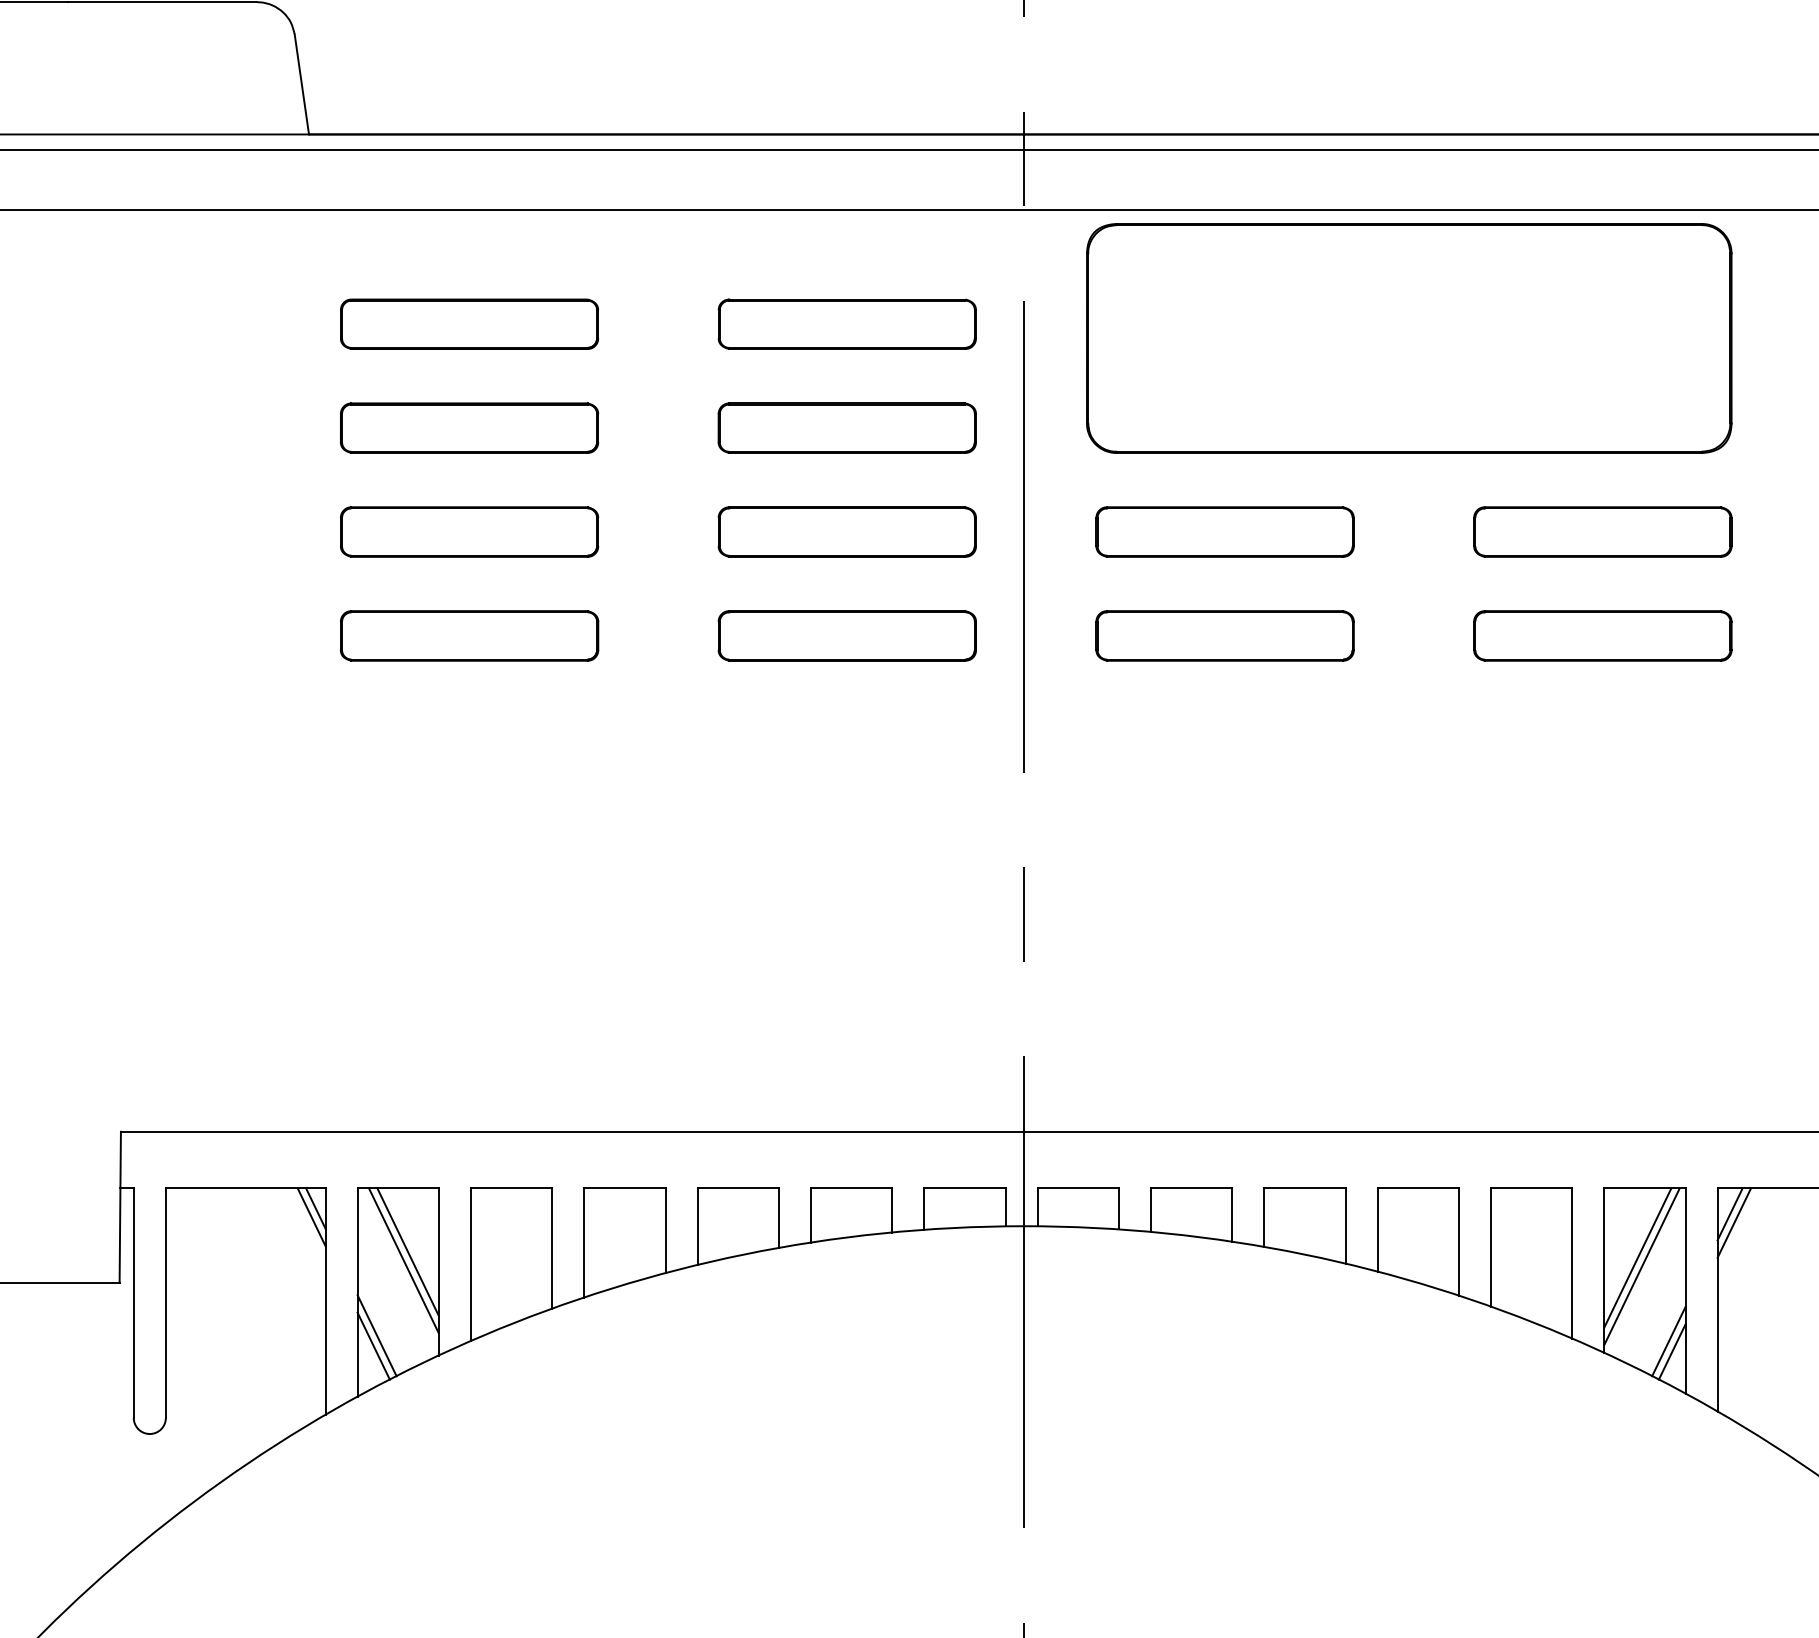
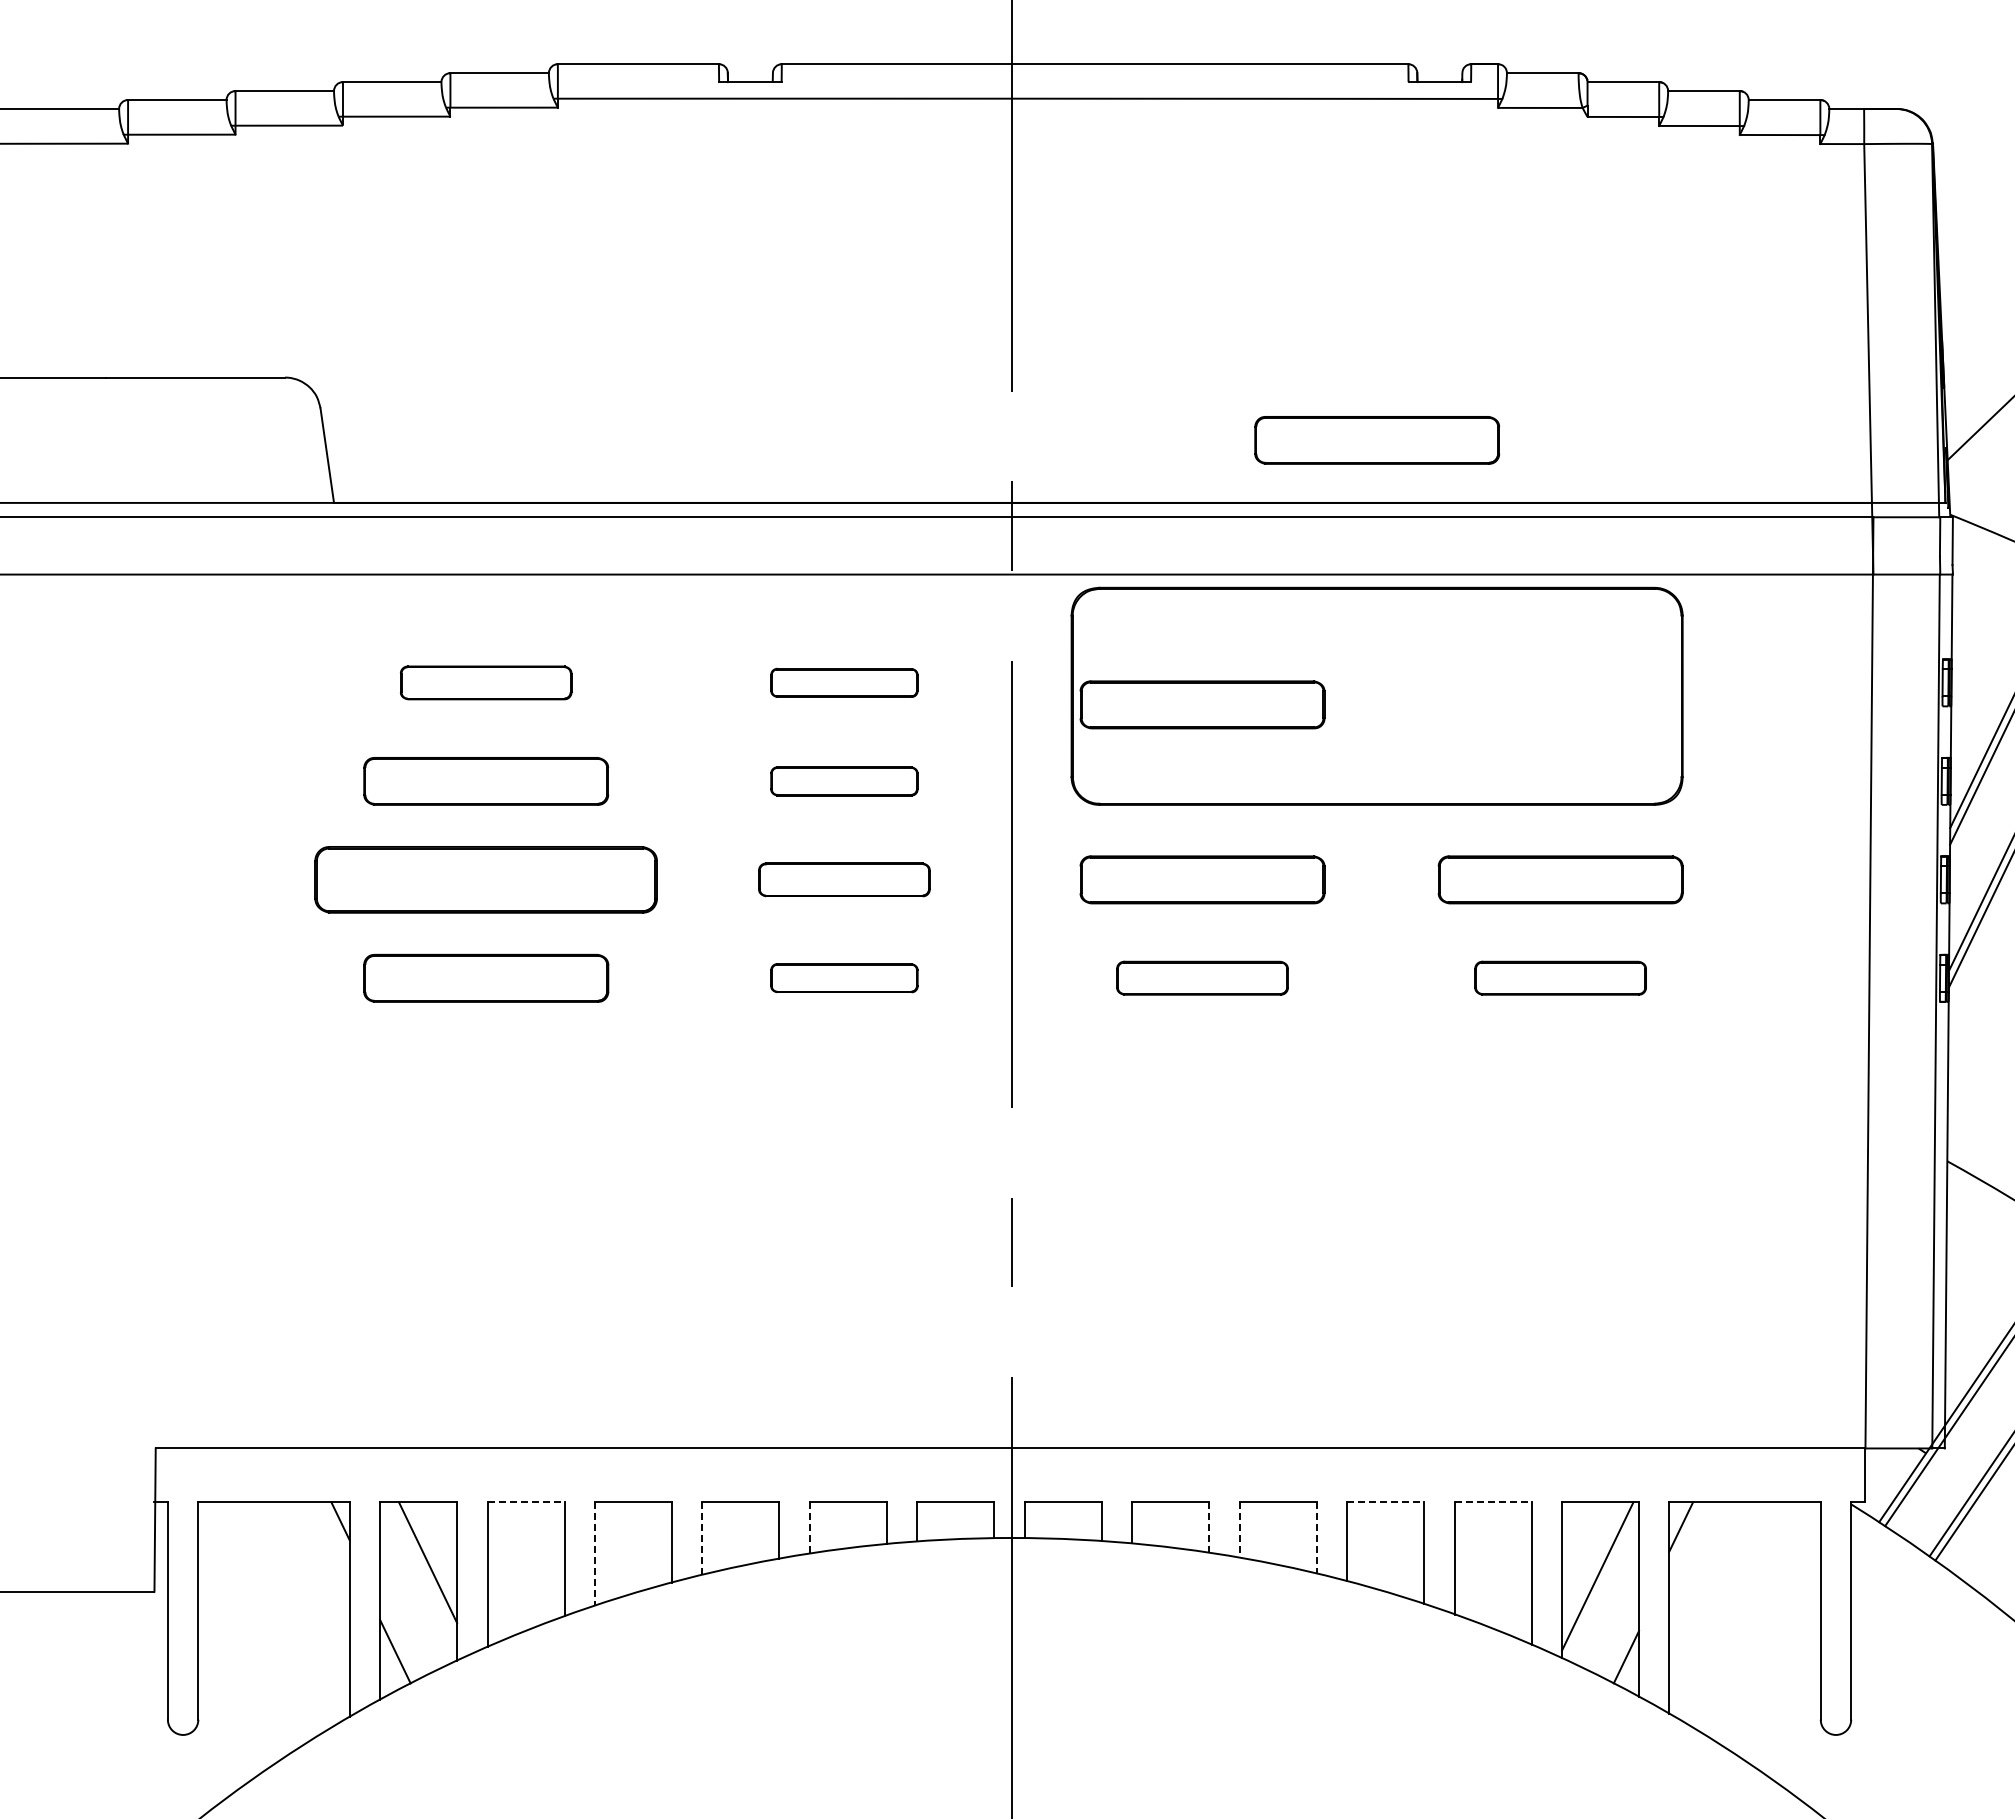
part: (1409, 68) -> (1377, 440), added
part: (468, 323) -> (485, 682), size x0.7
part: (847, 323) -> (844, 682), size x0.6
part: (1225, 347) -> (1202, 704), added
part: (847, 428) -> (844, 781), size x0.6
part: (469, 531) -> (486, 879), size x1.4
part: (847, 531) -> (844, 879), size x0.7
part: (847, 635) -> (844, 977), size x0.6
part: (1225, 635) -> (1202, 977), size x0.7
part: (1602, 635) -> (1560, 977), size x0.7
line: (512, 1188) -> (526, 1502), solid -> dashed
line: (1418, 1188) -> (1385, 1502), solid -> dashed
line: (1532, 1188) -> (1493, 1502), solid -> dashed
line: (810, 1215) -> (809, 1527), solid -> dashed
line: (1232, 1215) -> (1209, 1527), solid -> dashed
line: (311, 1217) -> (336, 1529), removed
line: (1264, 1217) -> (1239, 1529), solid -> dashed
line: (1734, 1222) -> (1685, 1534), removed
line: (1345, 1225) -> (1316, 1537), solid -> dashed
line: (697, 1227) -> (702, 1539), solid -> dashed
line: (584, 1243) -> (595, 1554), solid -> dashed
line: (1637, 1258) -> (1593, 1568), removed
line: (403, 1260) -> (423, 1570), removed
line: (377, 1335) -> (398, 1641), removed
line: (1669, 1341) -> (1623, 1647), removed

